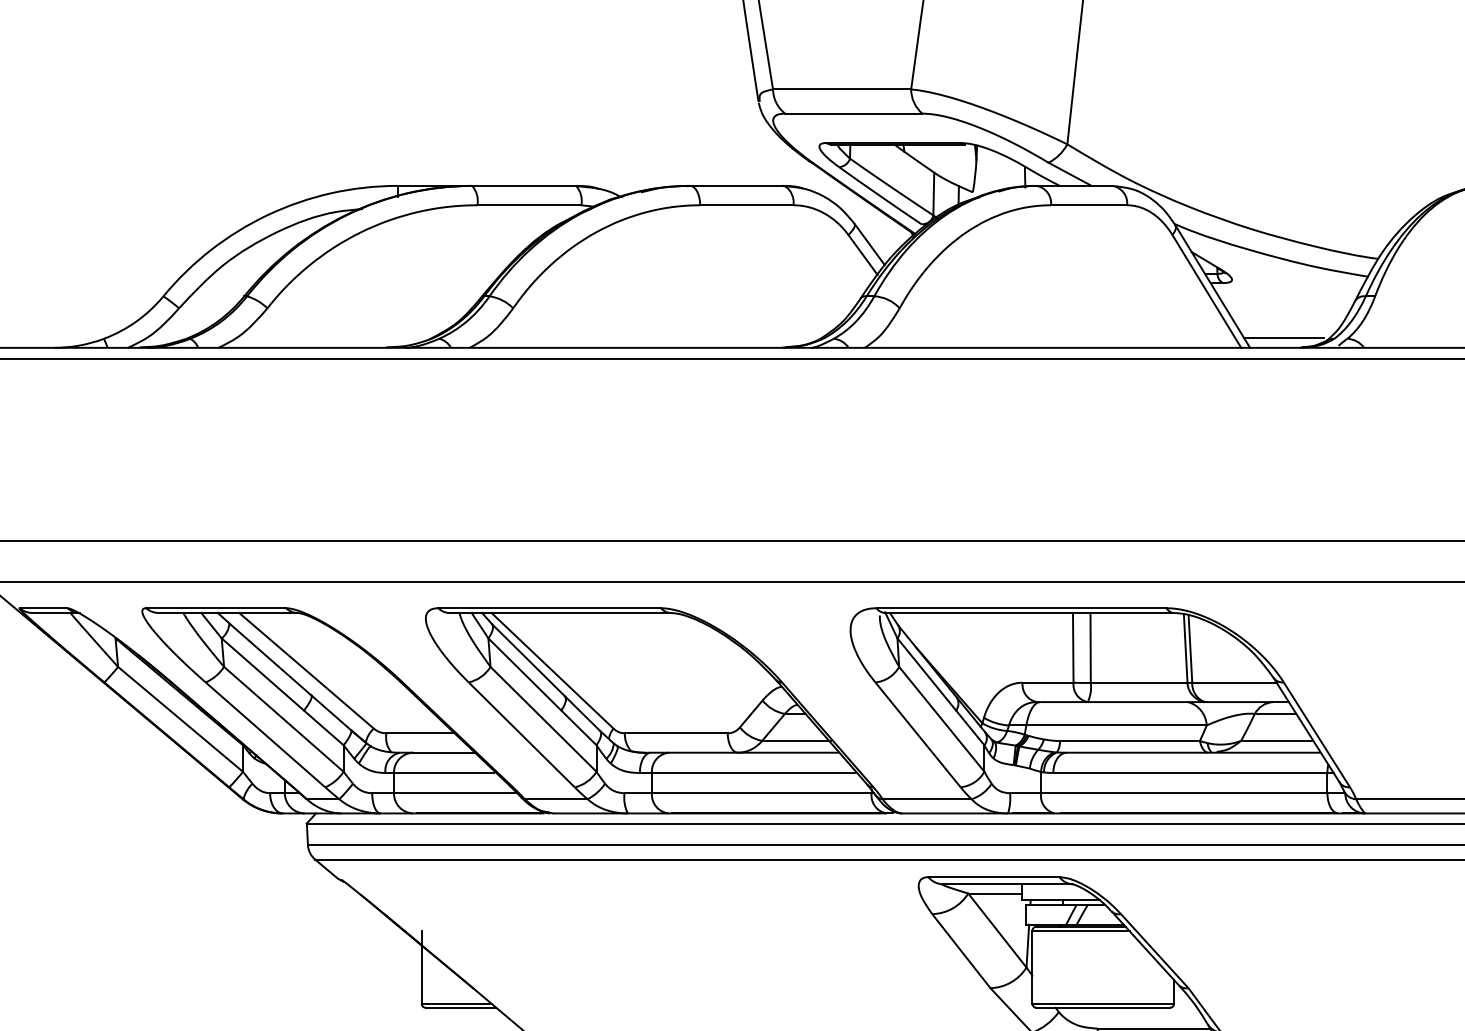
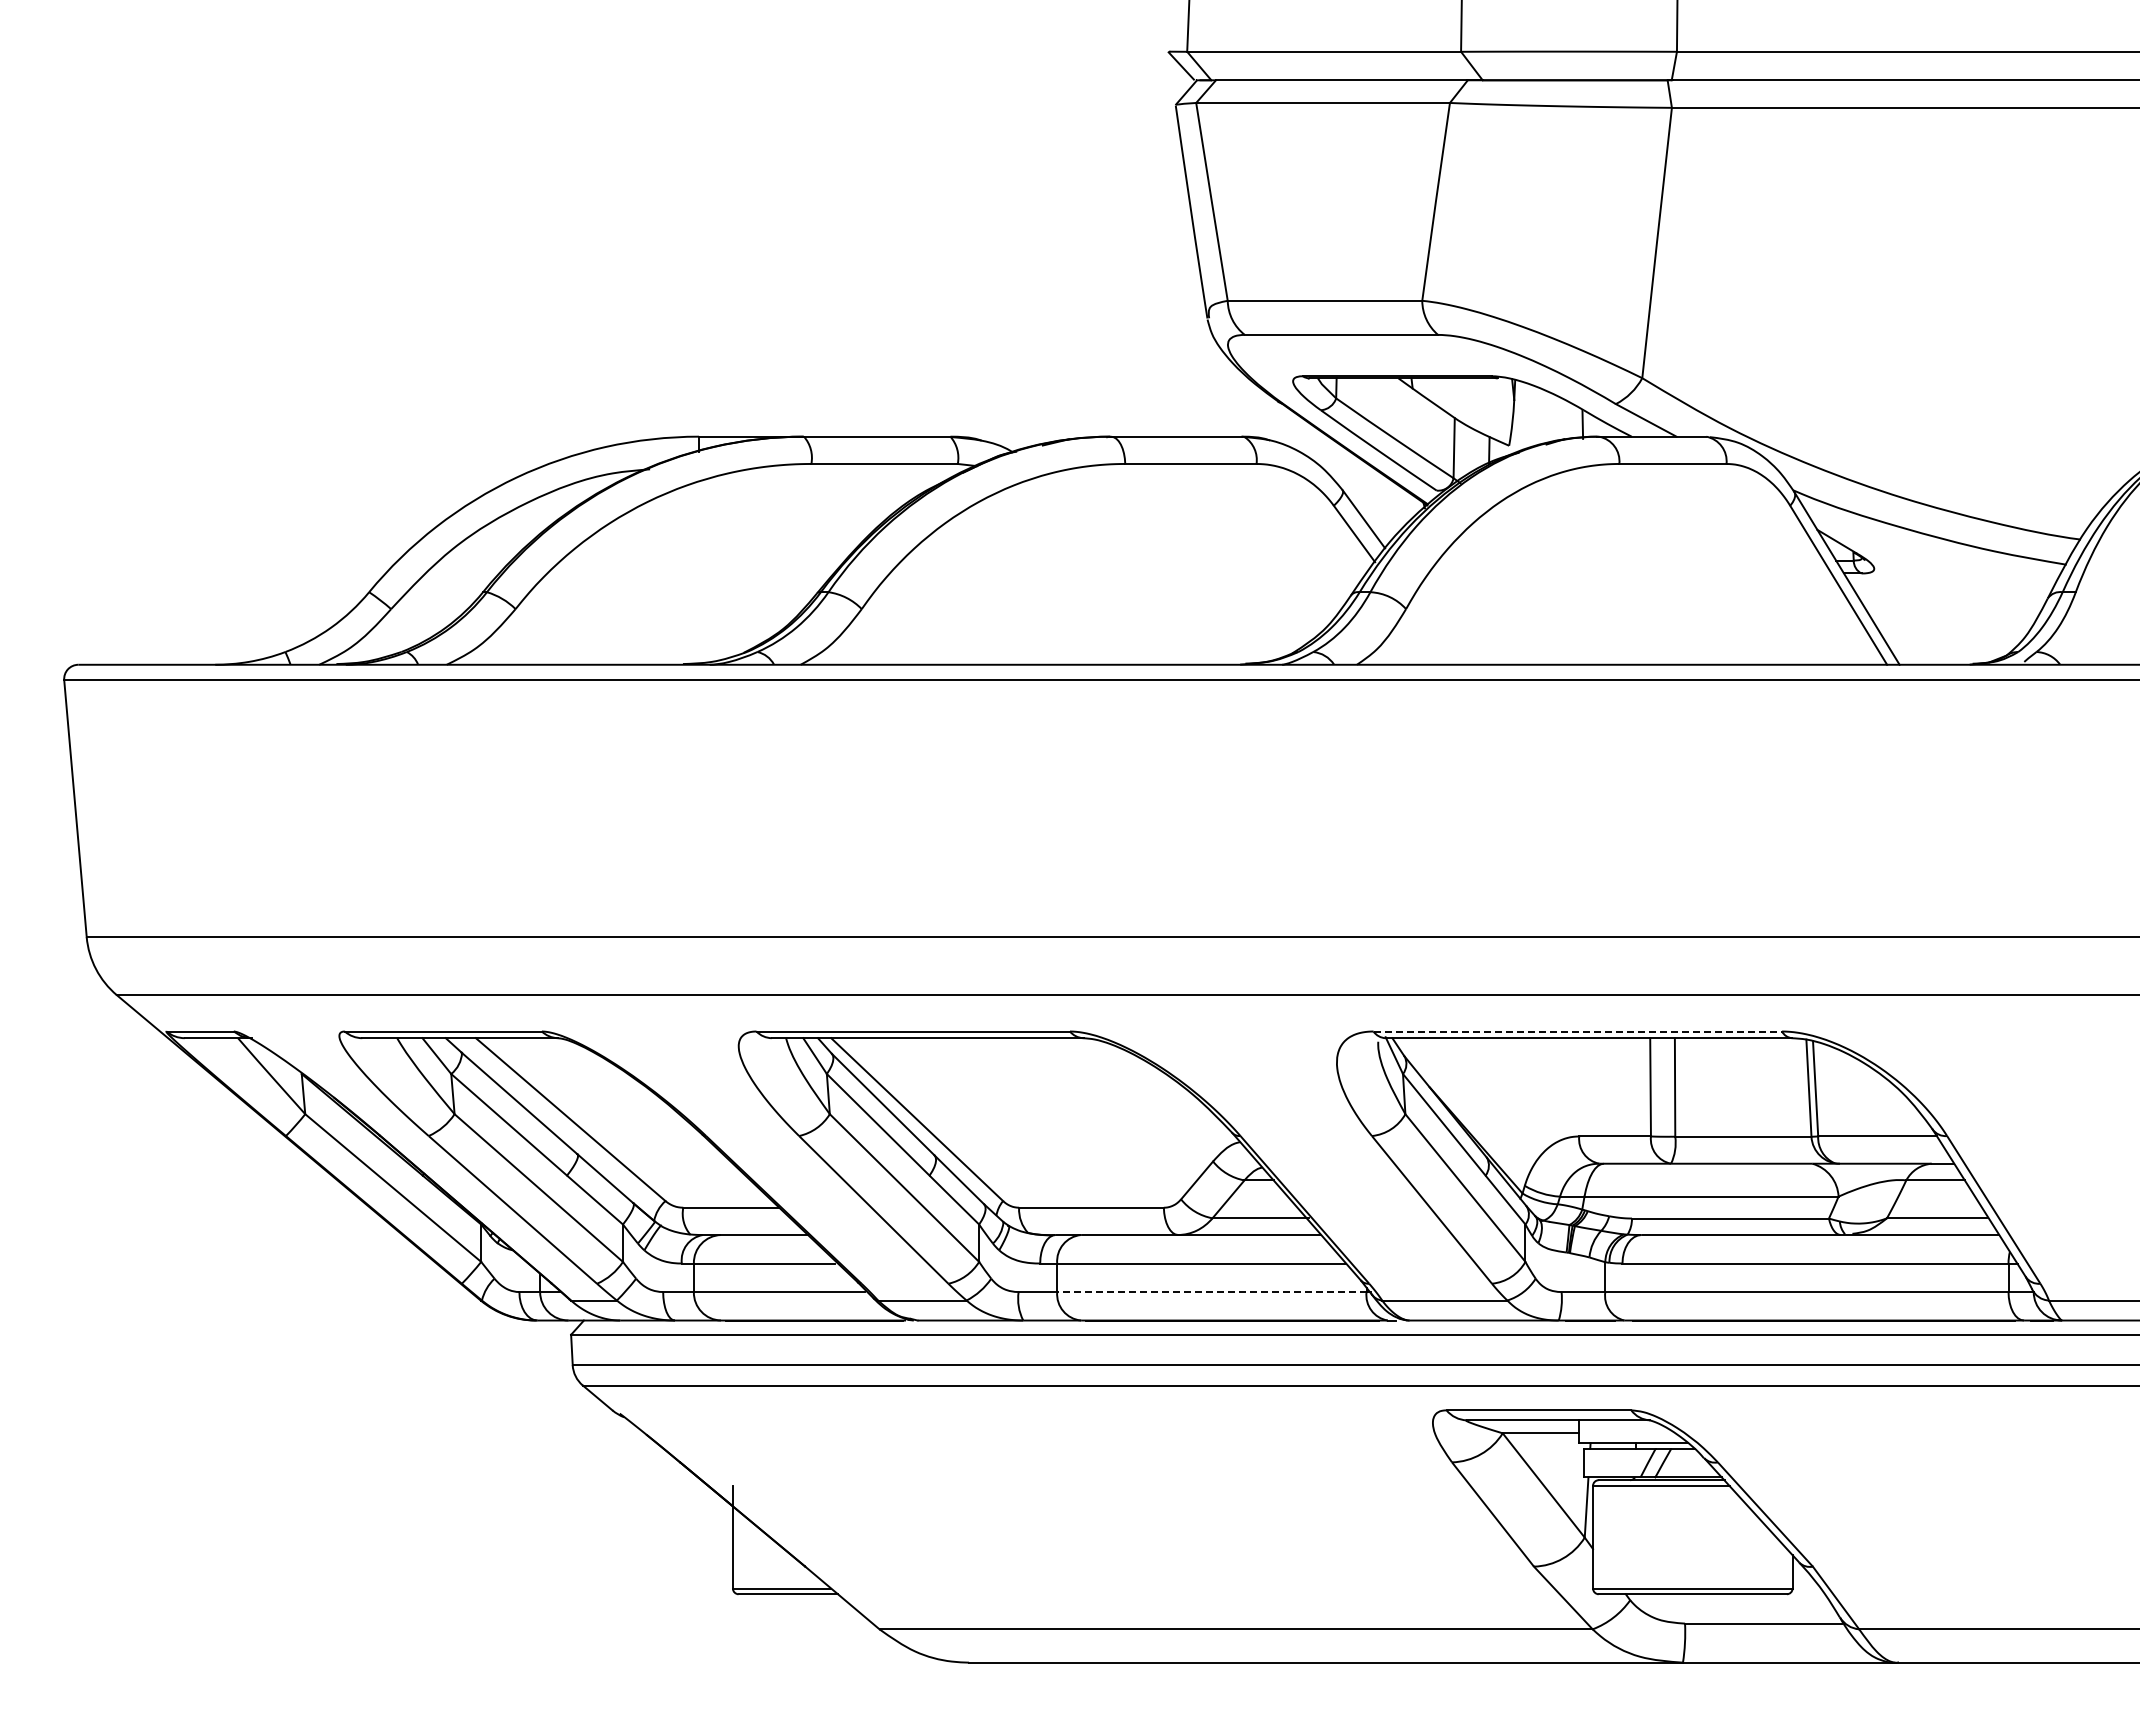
line: (1284, 337) -> (1947, 650), removed
line: (1022, 608) -> (1578, 1031), solid -> dashed
line: (761, 793) -> (1211, 1292), solid -> dashed

